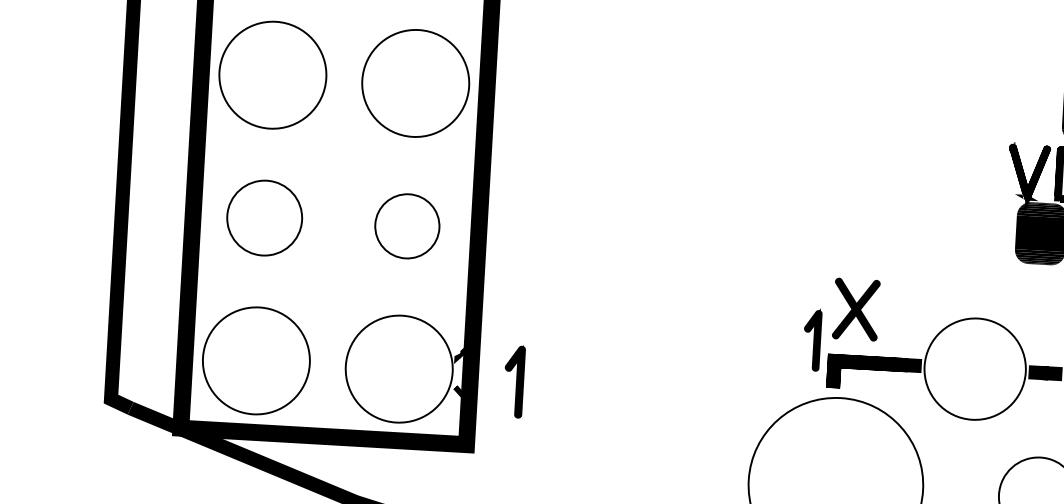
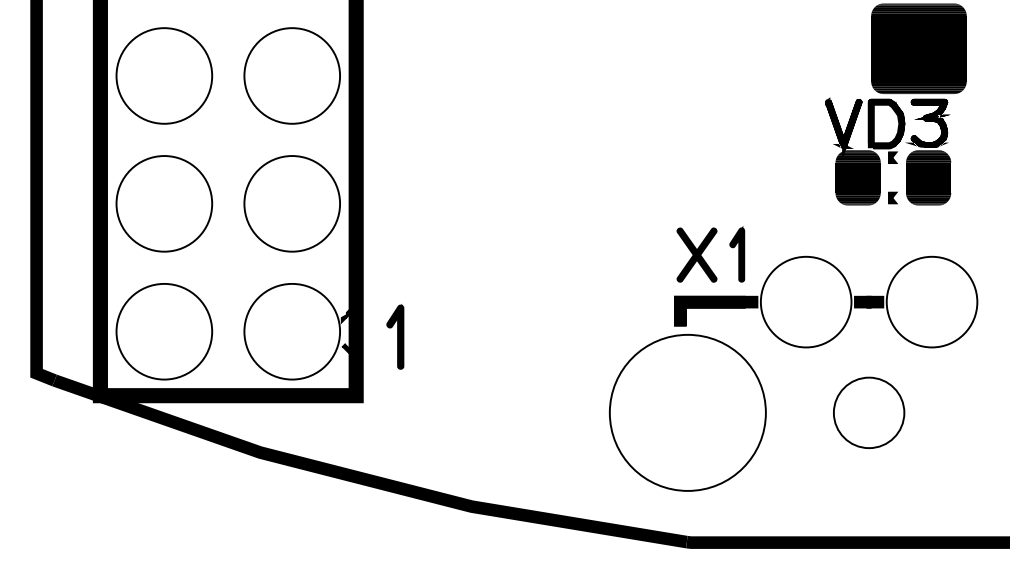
part: (264, 217) -> (164, 203), size x1.43
part: (406, 225) -> (291, 203), size x1.67
part: (812, 340) -> (737, 254), moved

